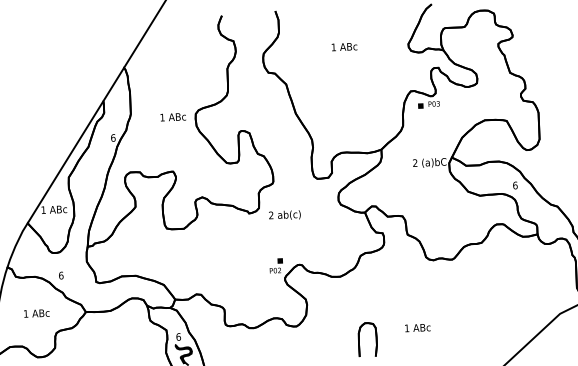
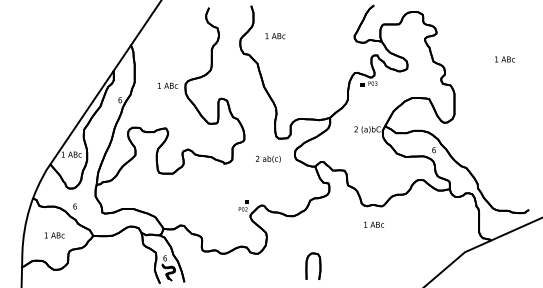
text: (344, 47) -> (275, 36), moved
text: (285, 214) -> (268, 158), moved
text: (417, 327) -> (373, 224), moved

